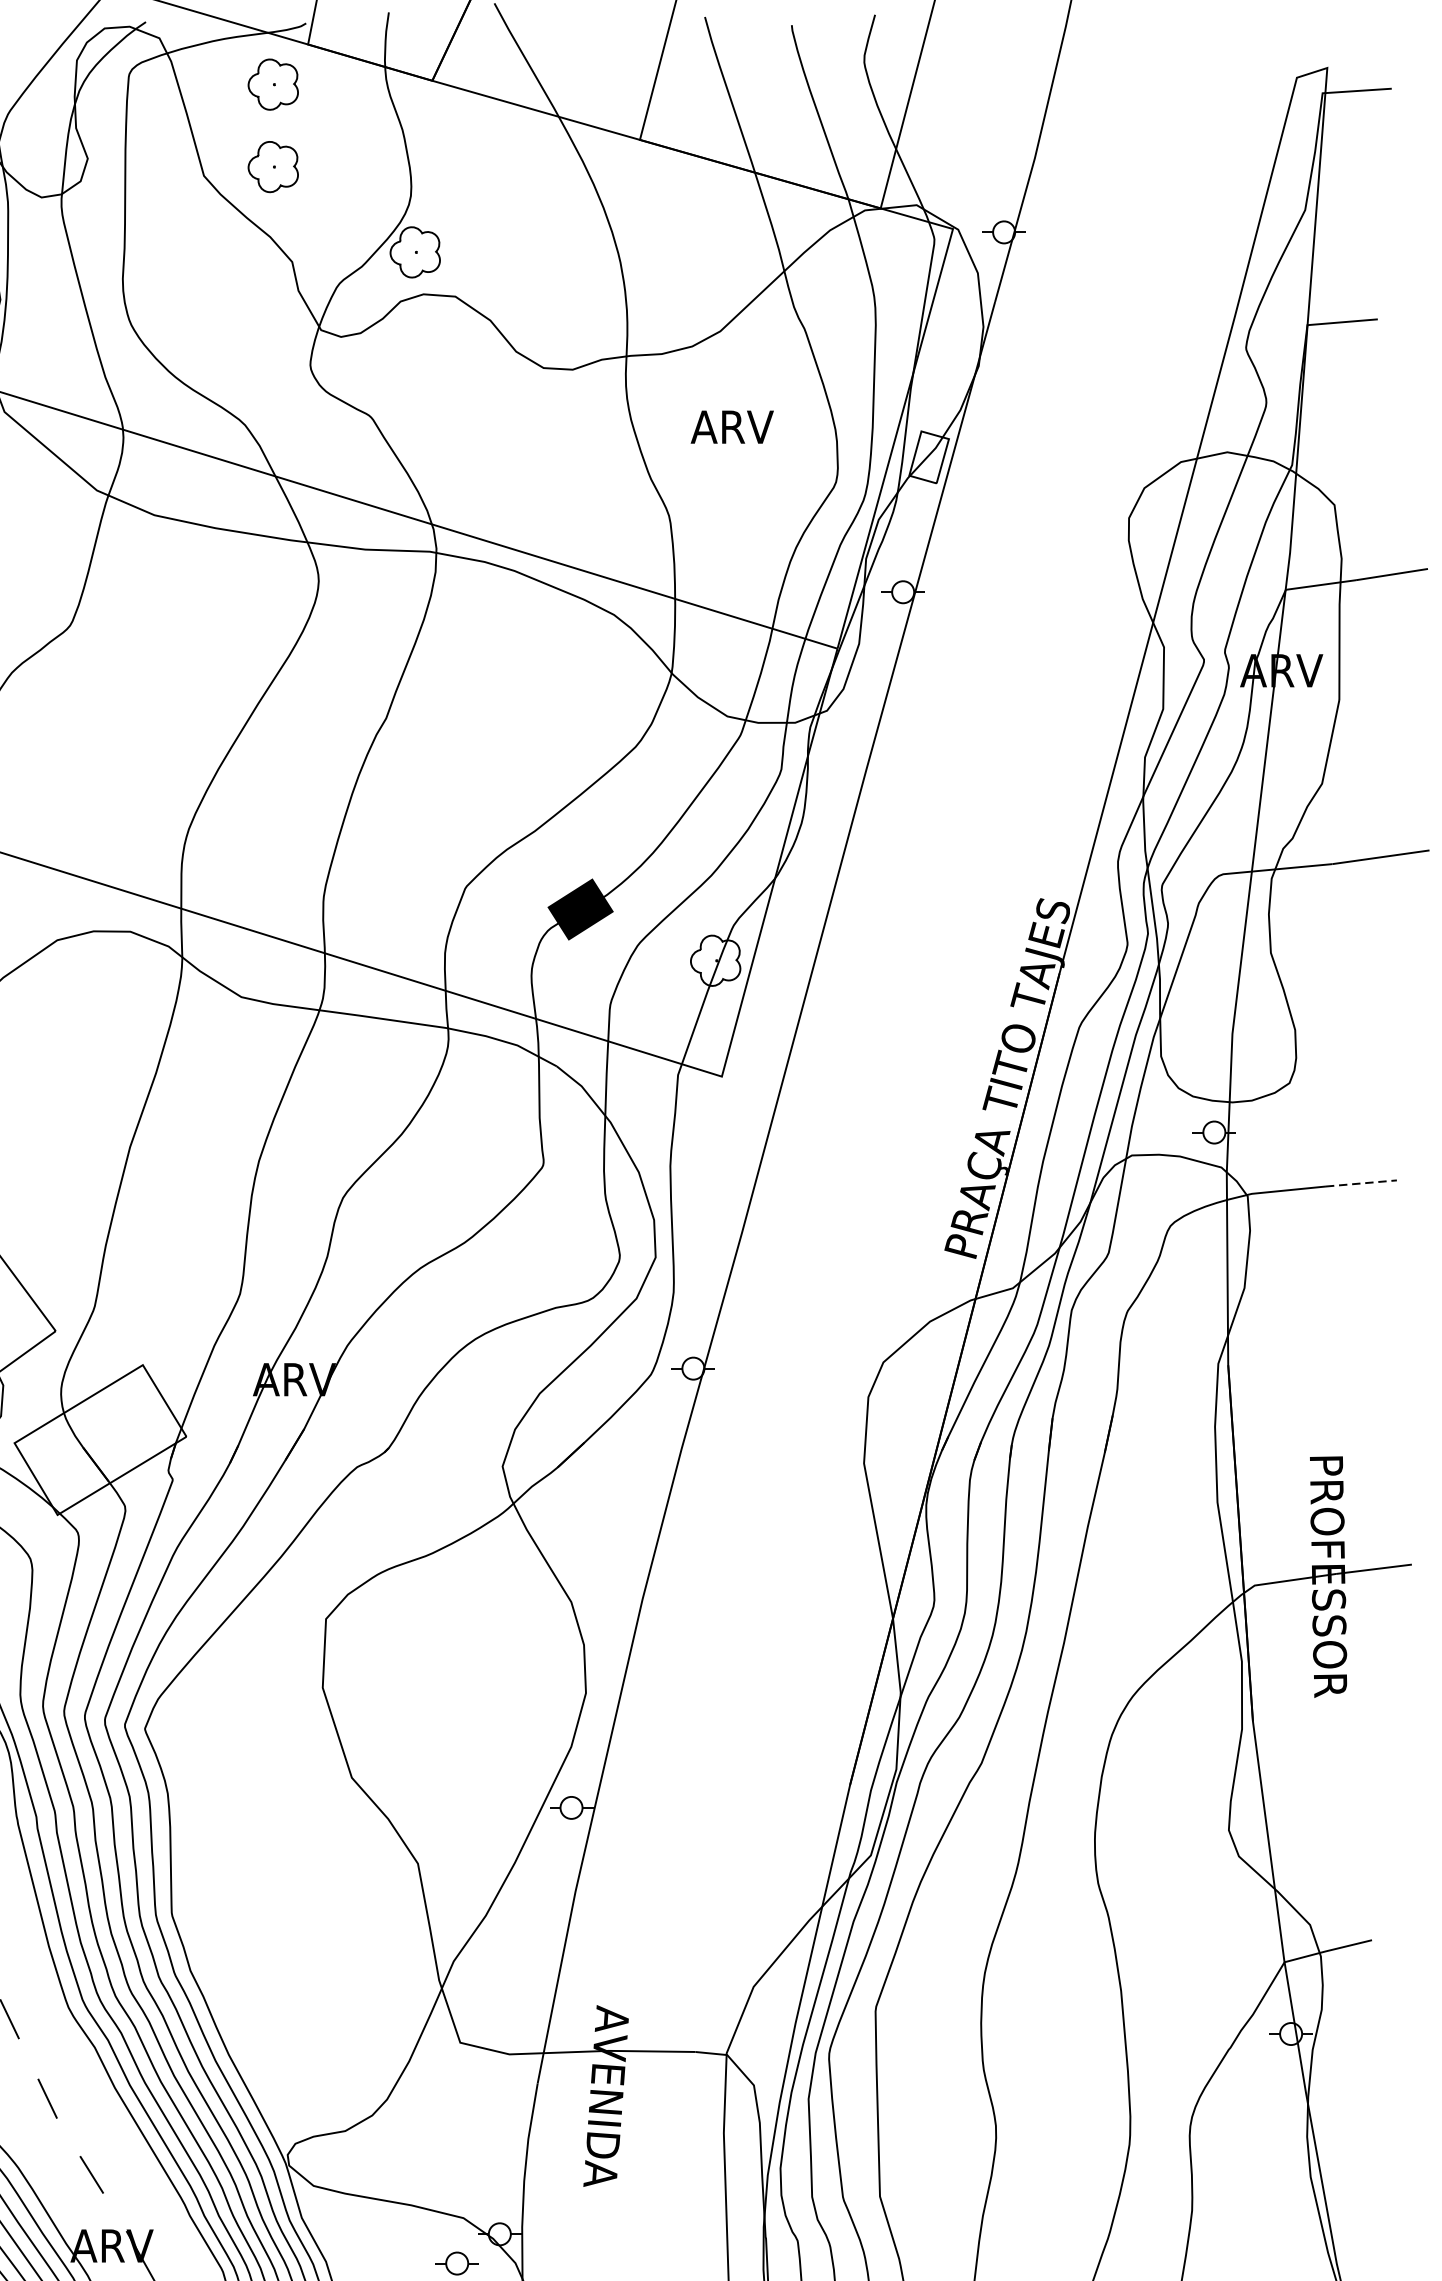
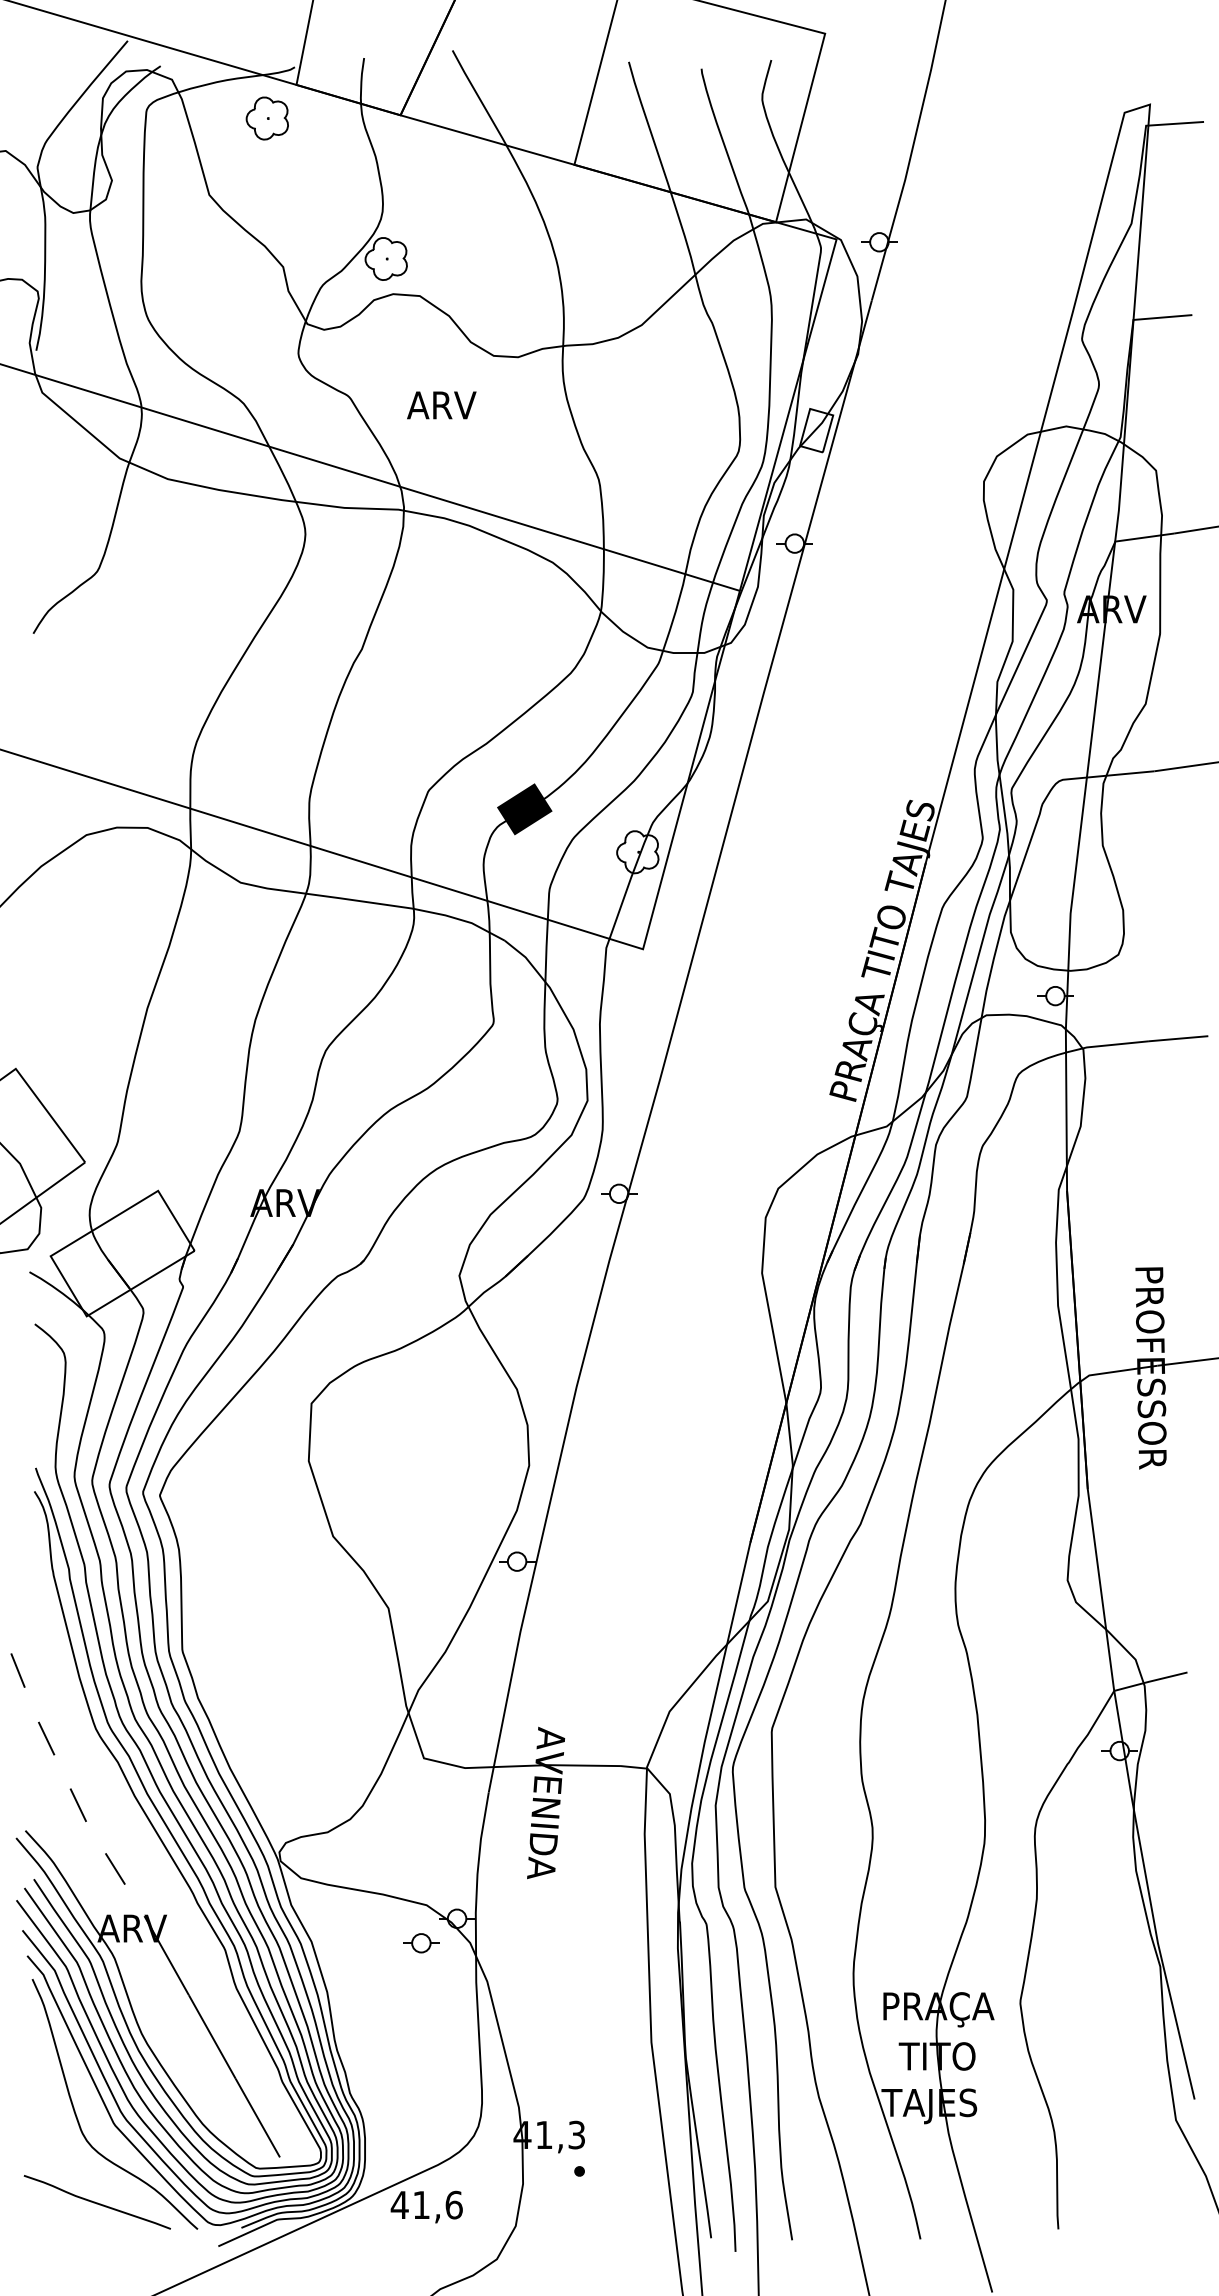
part: (272, 166) -> (266, 187), removed
text: (731, 427) -> (441, 405), moved
line: (1361, 1183) -> (1178, 1038), dashed -> solid

